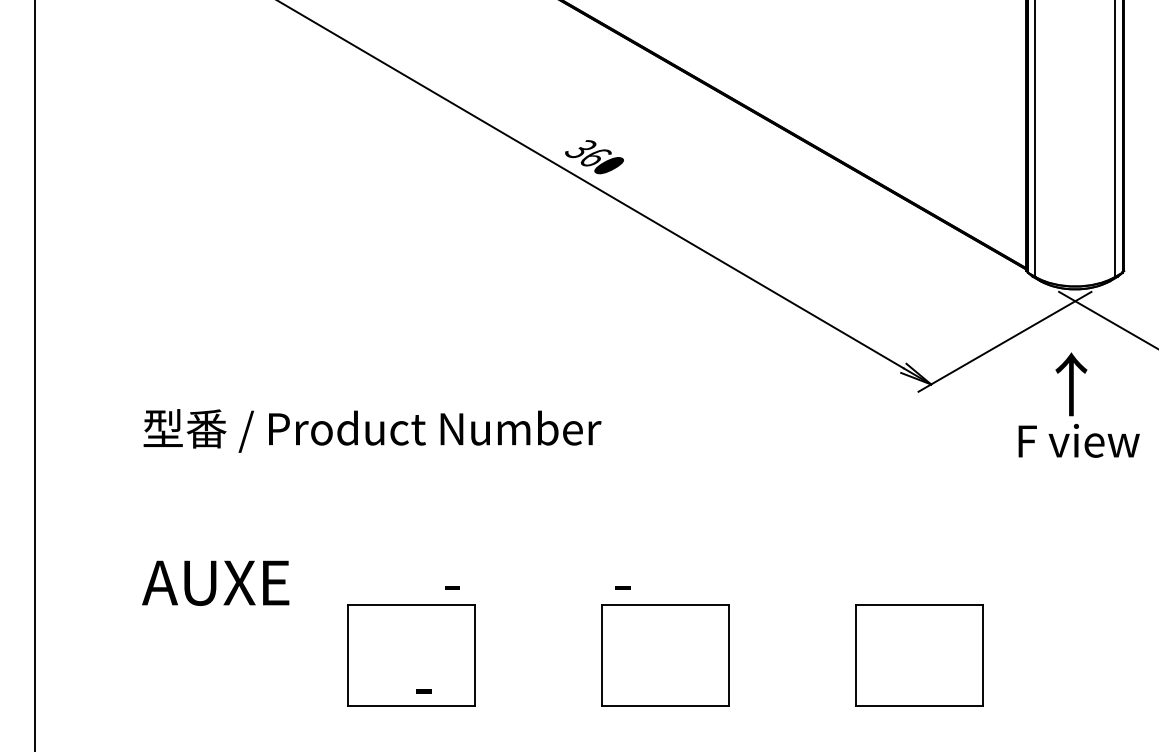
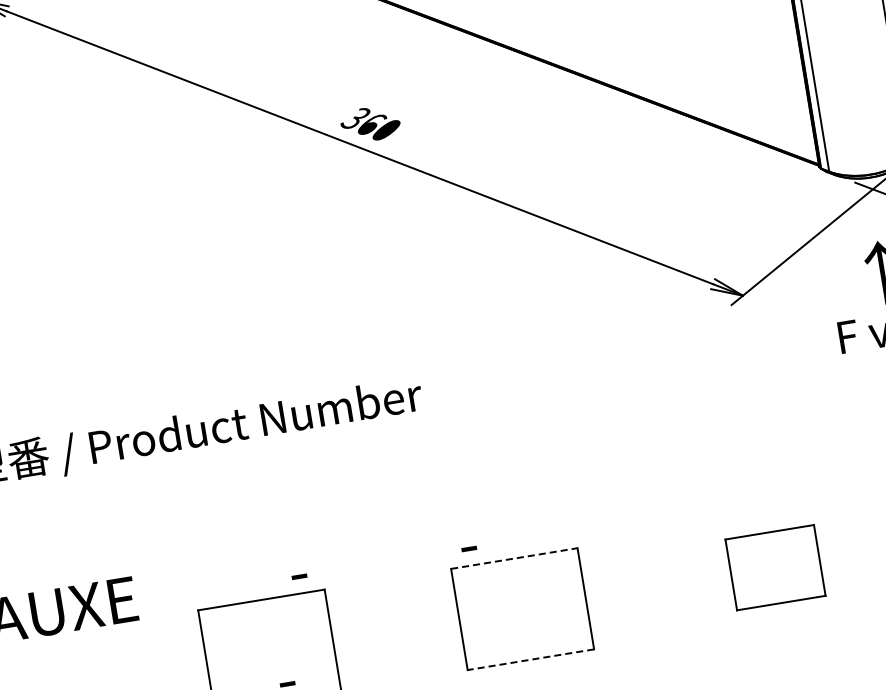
line: (666, 604) -> (515, 558), solid -> dashed
part: (919, 655) -> (775, 567), size x0.7
line: (665, 706) -> (530, 659), solid -> dashed

